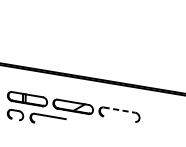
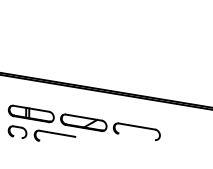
line: (120, 110) -> (137, 126), dashed -> solid

